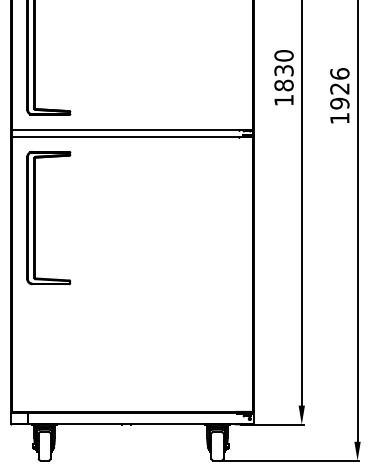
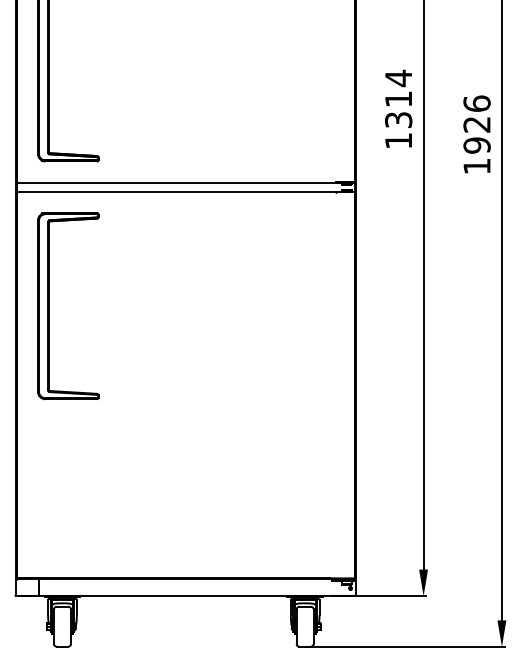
text: (283, 70) -> (398, 98), 1830 -> 1314

